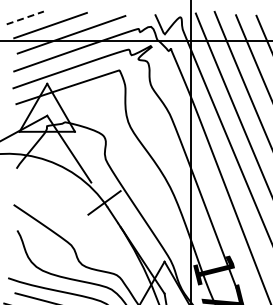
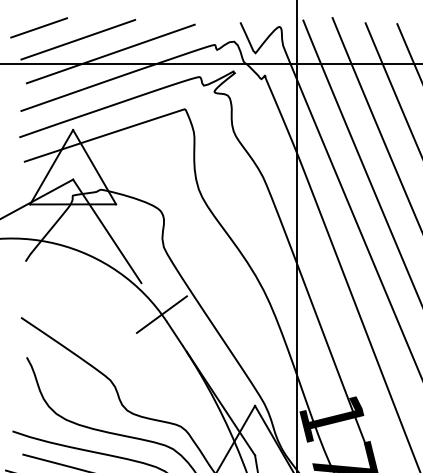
line: (25, 17) -> (39, 27), dashed -> solid

